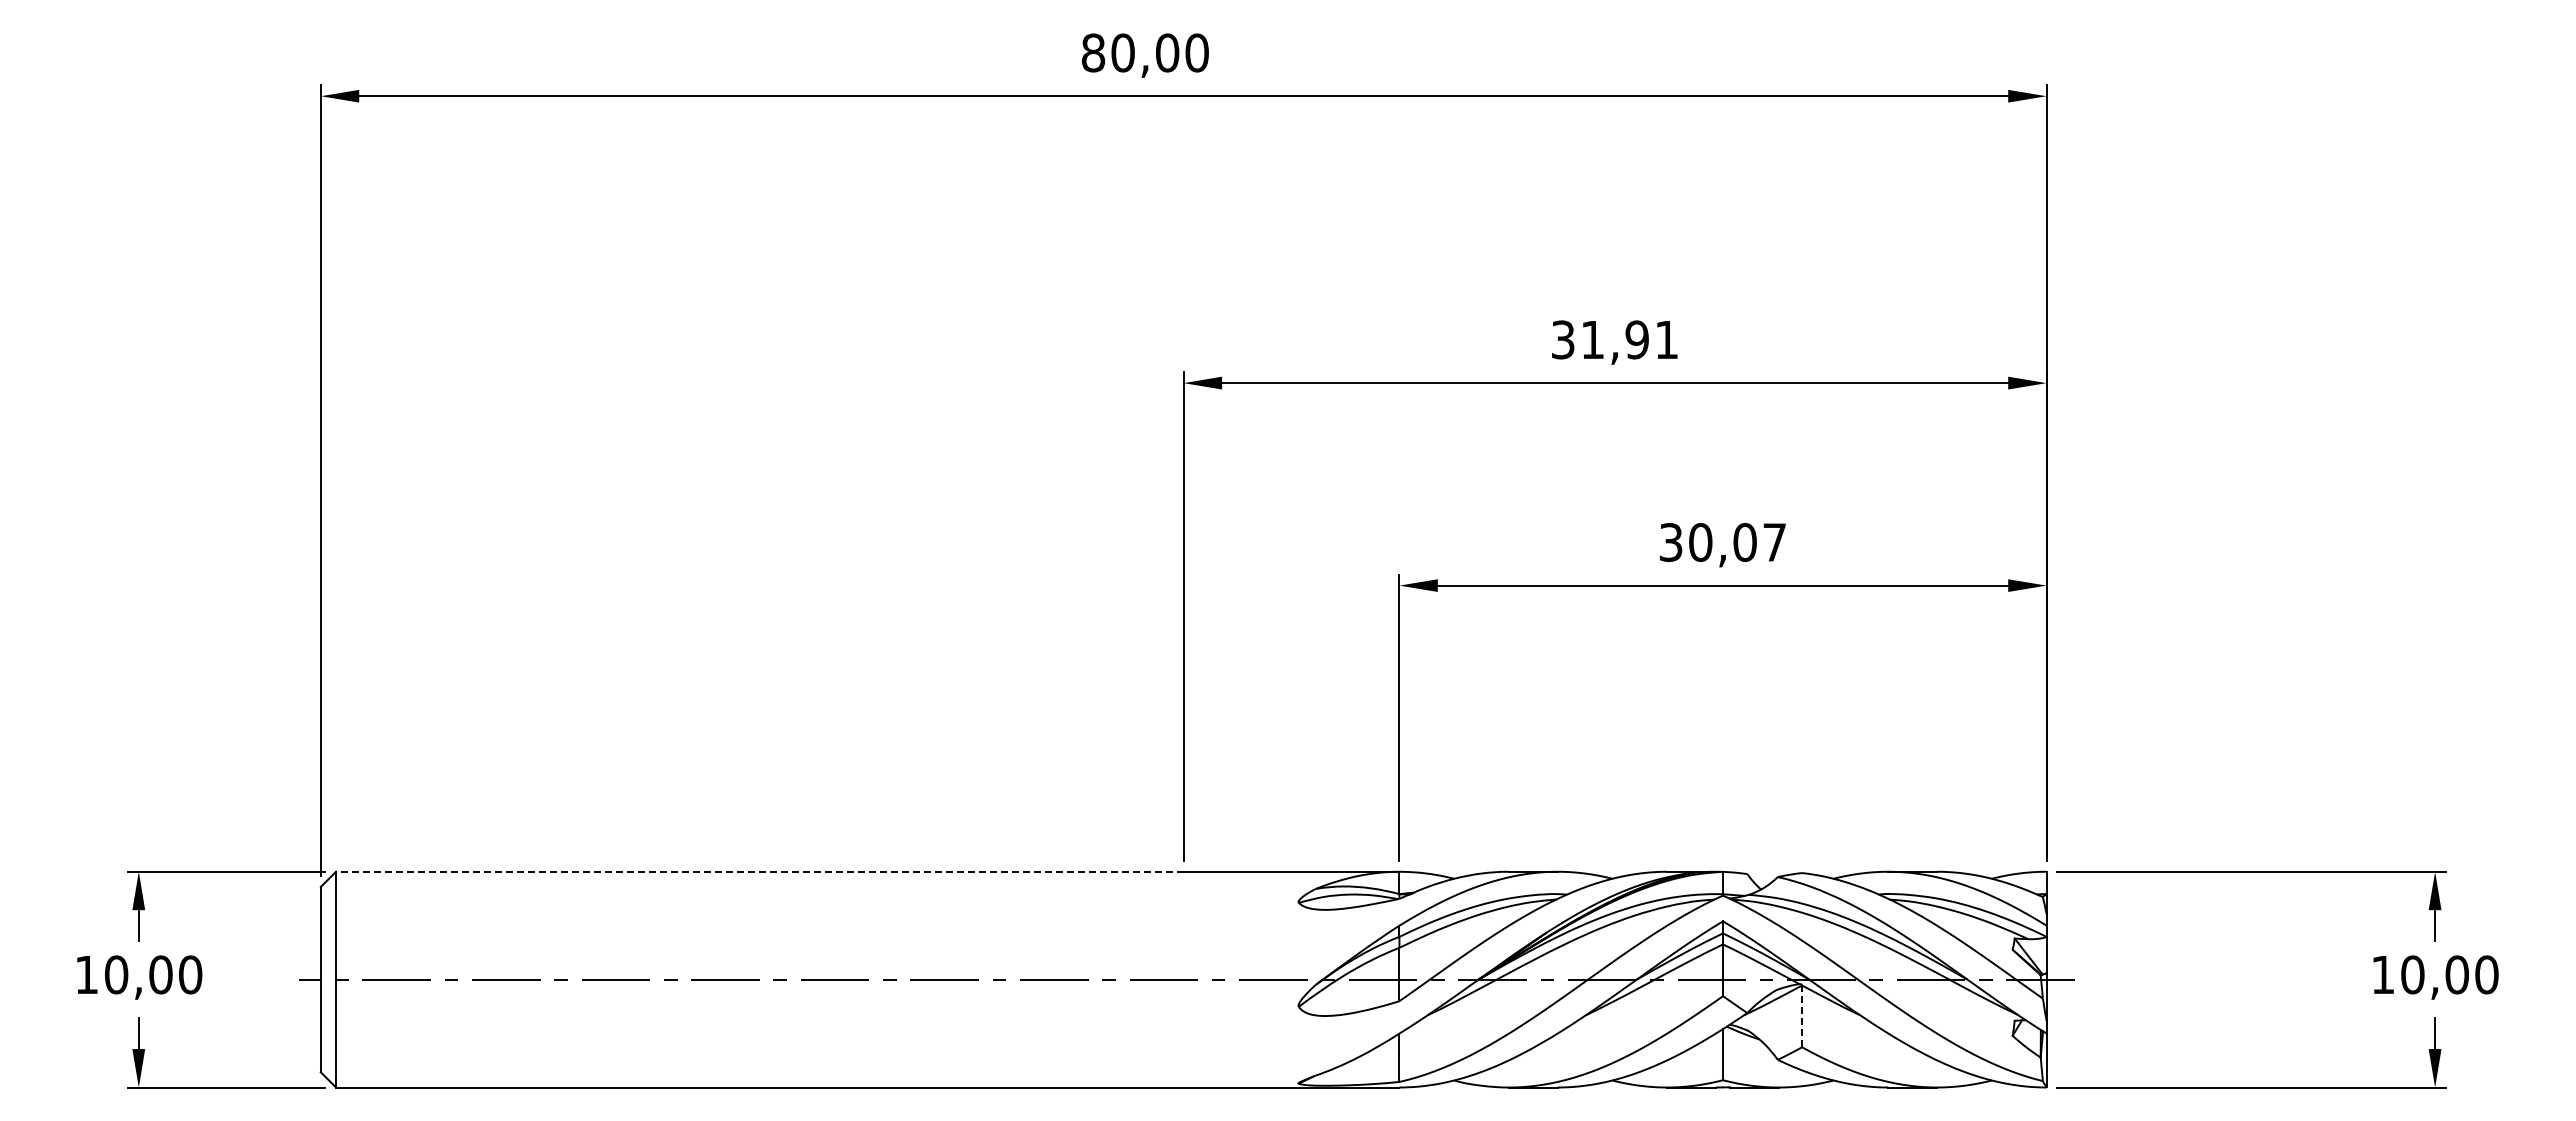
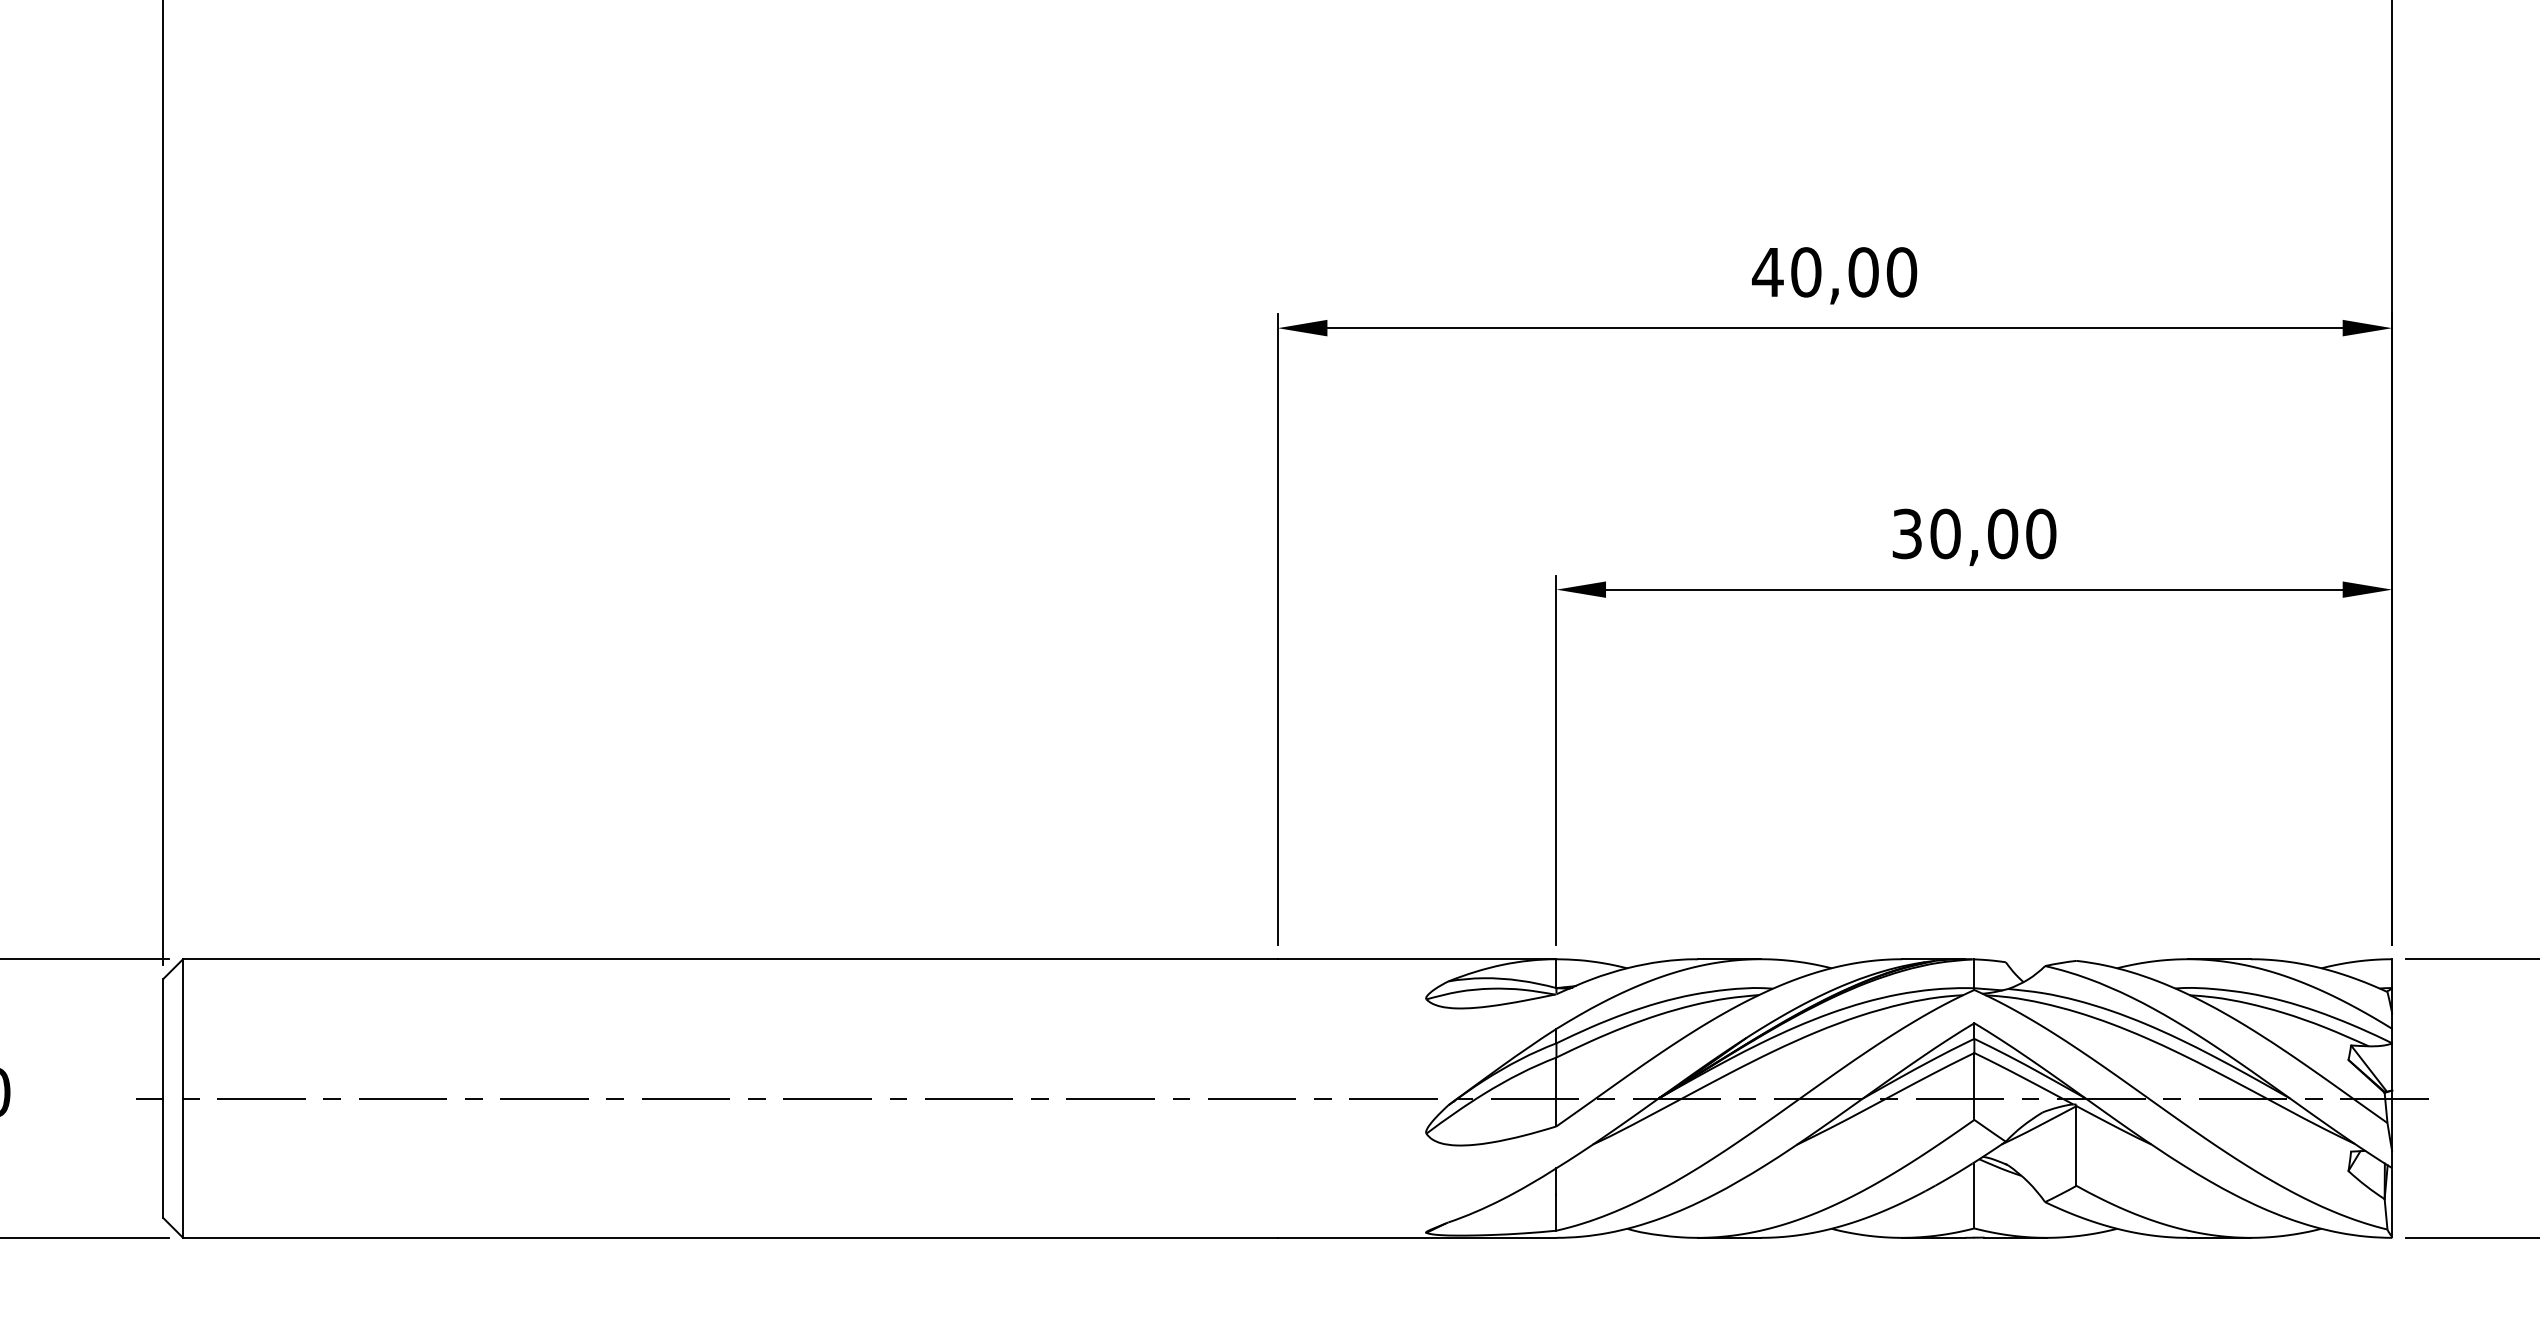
text: (1614, 339) -> (1834, 271), 31,91 -> 40,00
text: (1774, 542) -> (2040, 533), 30,07 -> 30,00
line: (759, 871) -> (729, 958), dashed -> solid
line: (1801, 1016) -> (2075, 1146), dashed -> solid

